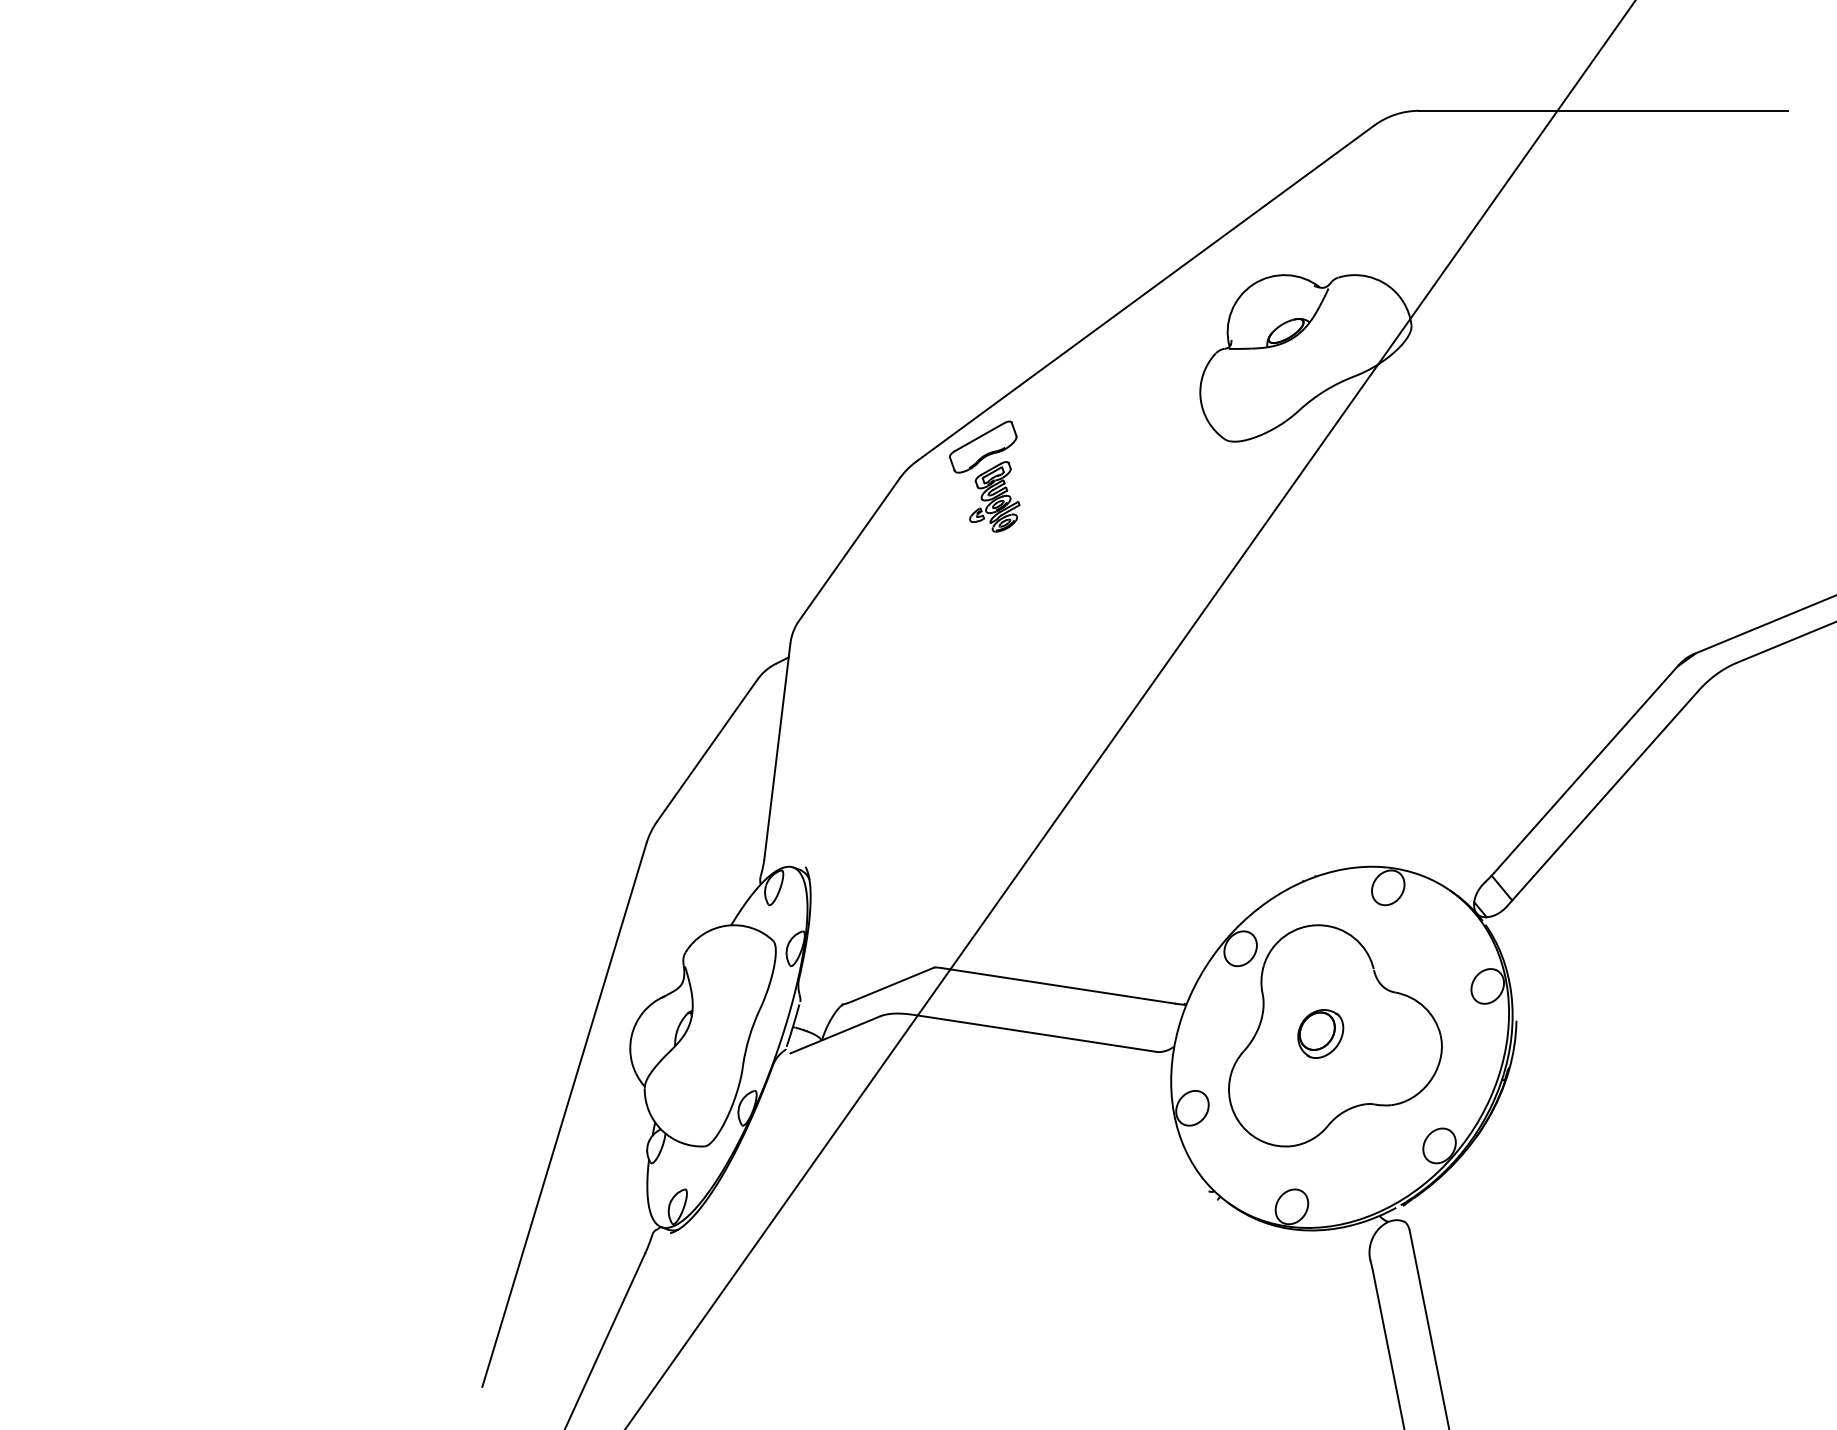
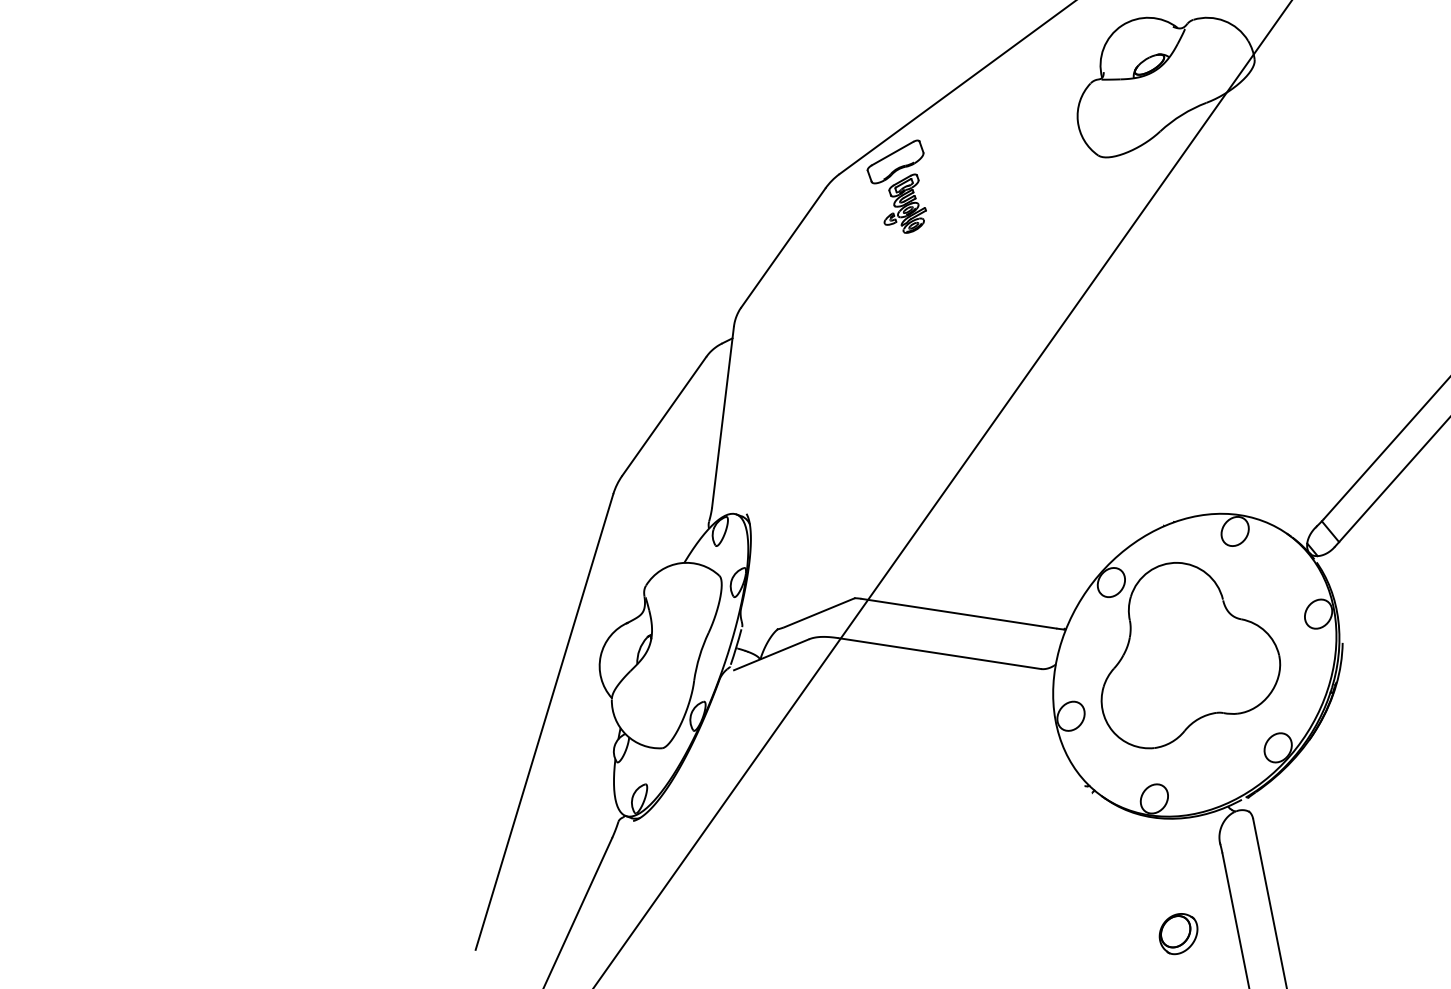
part: (1320, 1033) -> (1178, 933), moved

